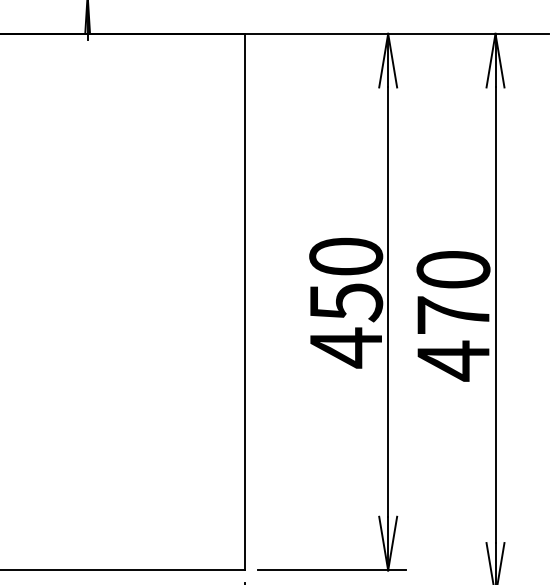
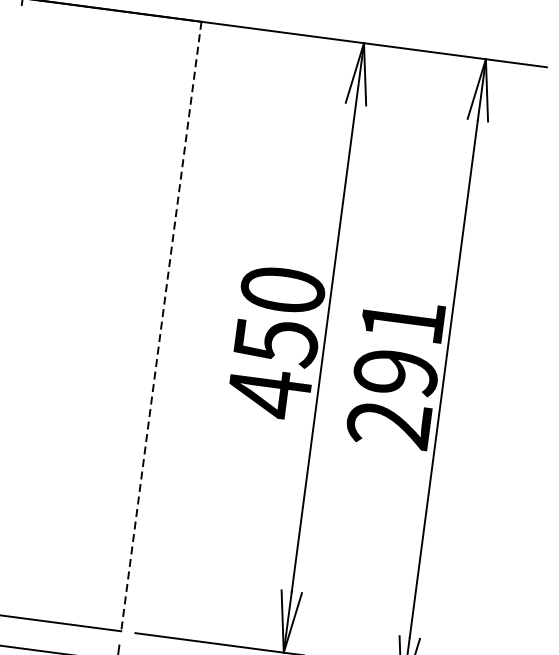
line: (245, 302) -> (161, 327), solid -> dashed
text: (453, 316) -> (395, 374), 470 -> 291

